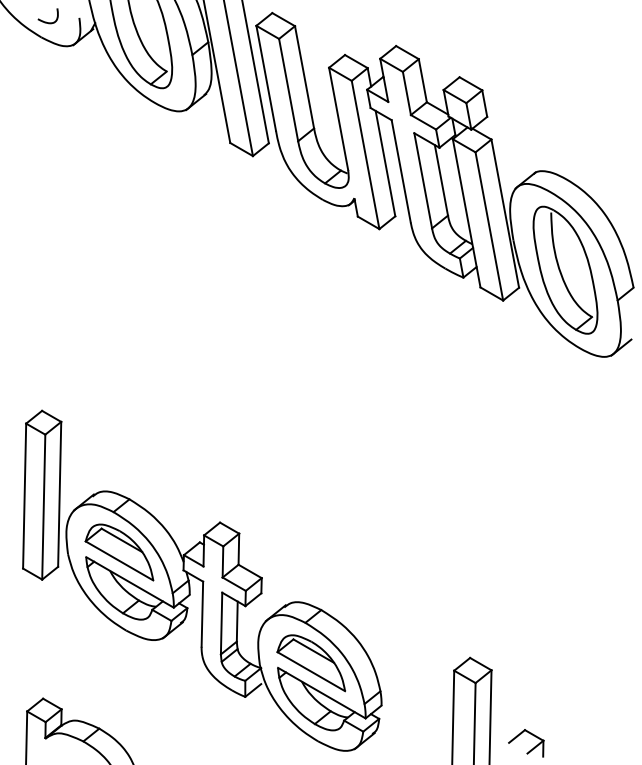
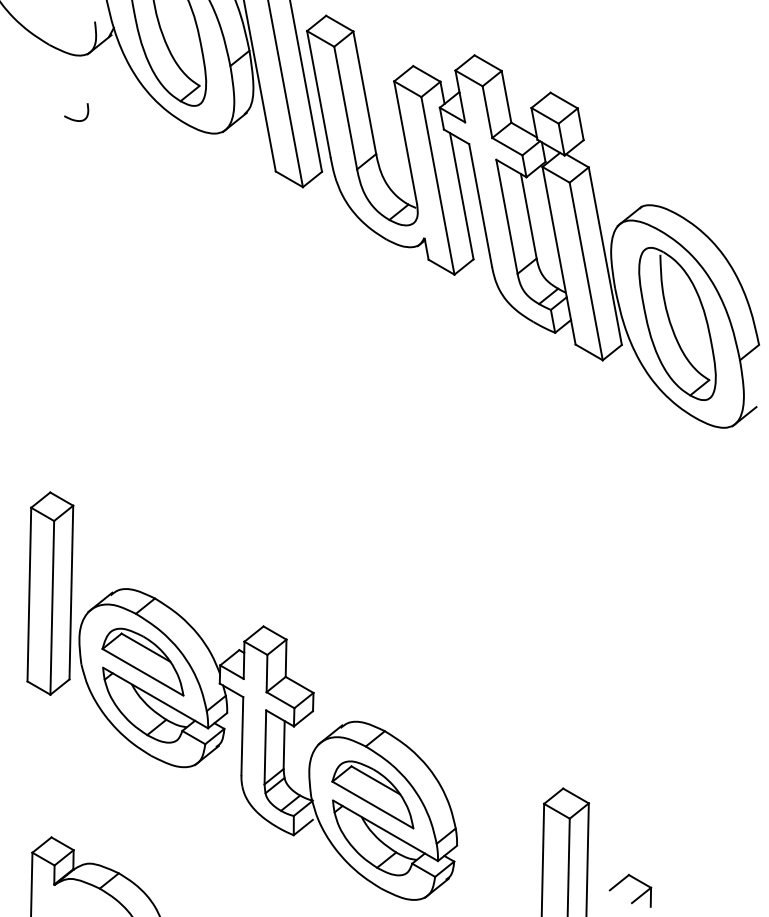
curve: (48, 21) -> (76, 119), moved

